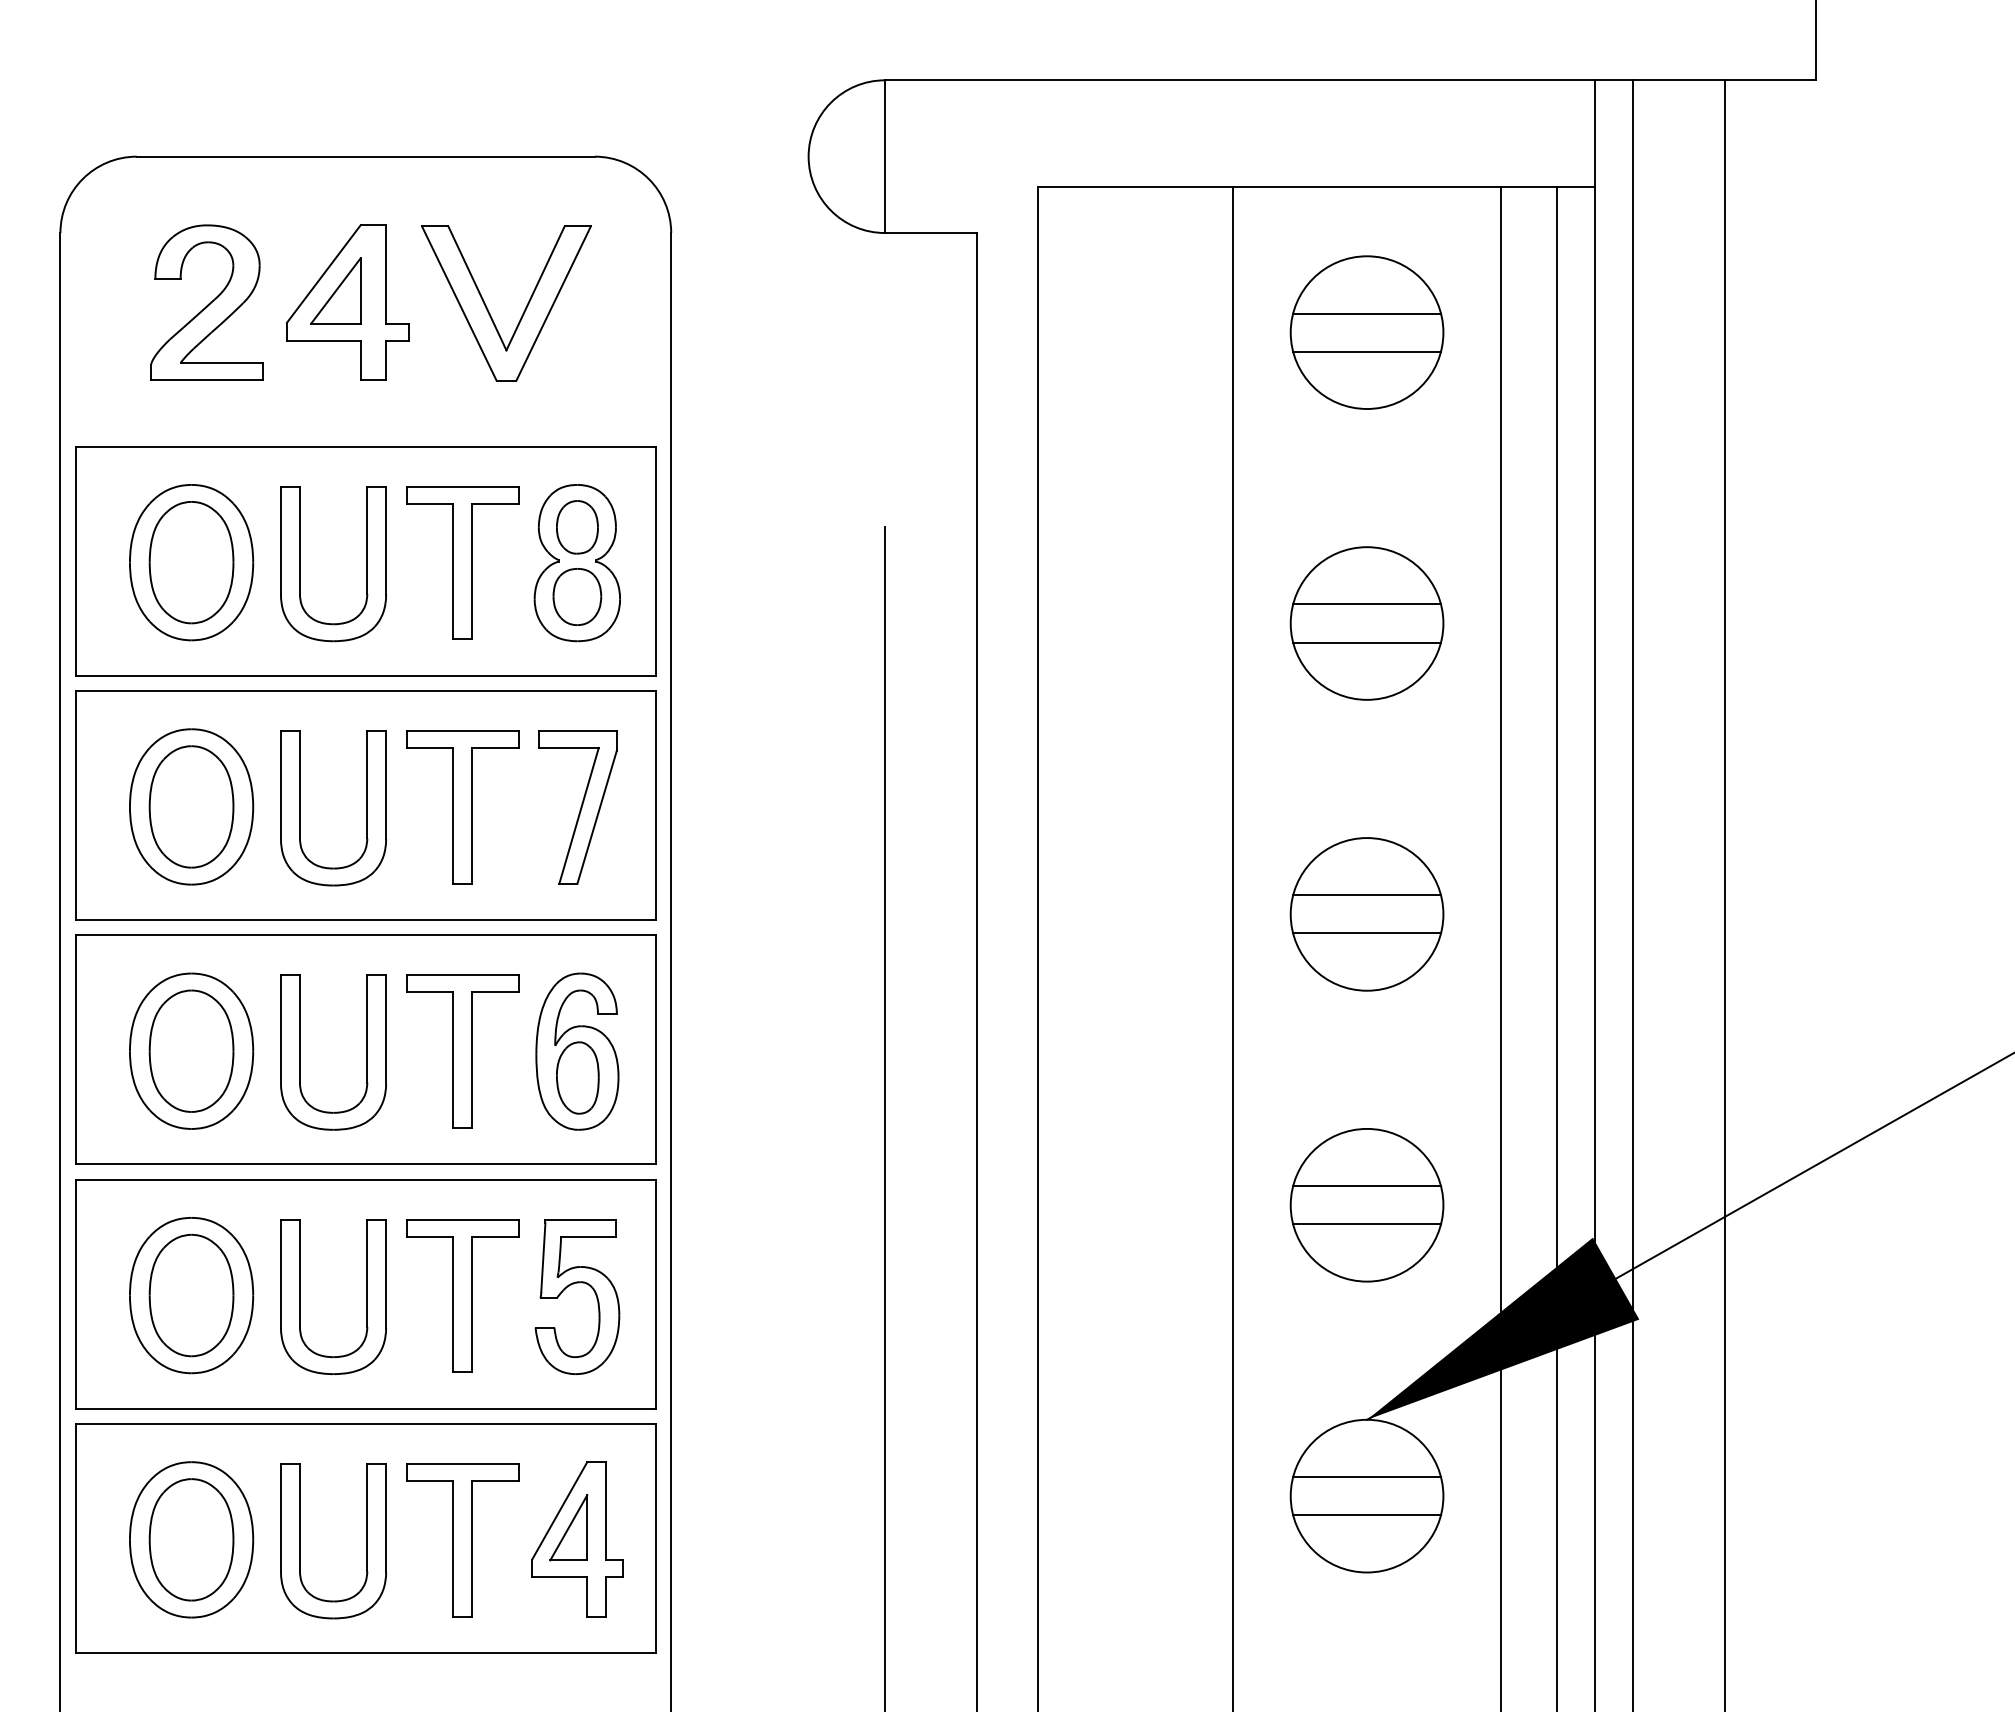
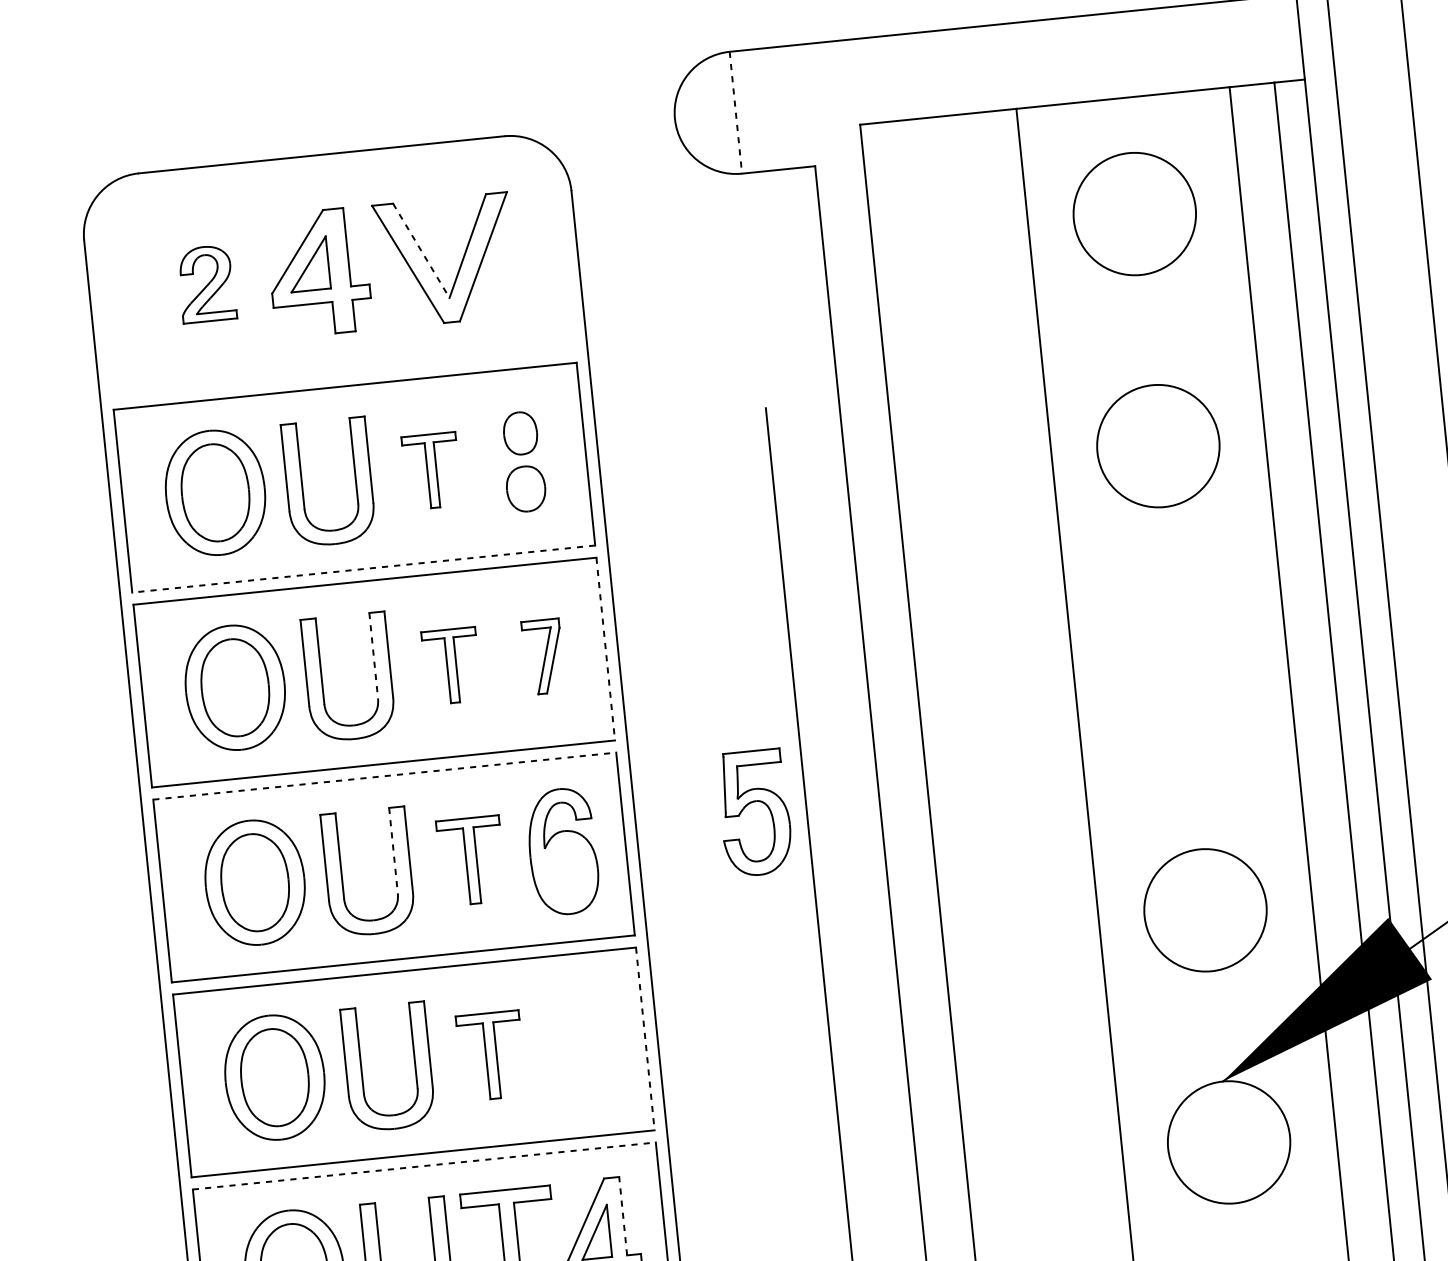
line: (884, 157) -> (735, 113), solid -> dashed
line: (477, 288) -> (421, 250), solid -> dashed
part: (206, 302) -> (206, 284), size x0.6
line: (1366, 313) -> (1132, 198), removed
line: (1366, 351) -> (1135, 229), removed
part: (462, 562) -> (431, 470), size x0.6
part: (576, 563) -> (522, 462), removed
line: (1366, 604) -> (1156, 431), removed
line: (1366, 642) -> (1159, 461), removed
line: (365, 675) -> (363, 568), solid -> dashed
line: (367, 784) -> (373, 655), solid -> dashed
line: (655, 805) -> (605, 649), solid -> dashed
part: (462, 807) -> (451, 666), size x0.6
part: (577, 807) -> (543, 656), size x0.6
part: (1366, 914) -> (1181, 678), removed
line: (366, 935) -> (385, 776), solid -> dashed
line: (367, 1028) -> (393, 850), solid -> dashed
part: (462, 1051) -> (471, 860), size x0.7
part: (577, 1077) -> (565, 872), removed
line: (1366, 1186) -> (1203, 895), removed
line: (1366, 1224) -> (1206, 925), removed
part: (571, 1285) -> (749, 804), moved
line: (655, 1294) -> (644, 1039), solid -> dashed
part: (462, 1295) -> (491, 1055), size x0.7
line: (366, 1424) -> (424, 1166), solid -> dashed
line: (1366, 1477) -> (1227, 1127), removed
line: (606, 1510) -> (623, 1215), solid -> dashed
line: (1366, 1515) -> (1230, 1157), removed

